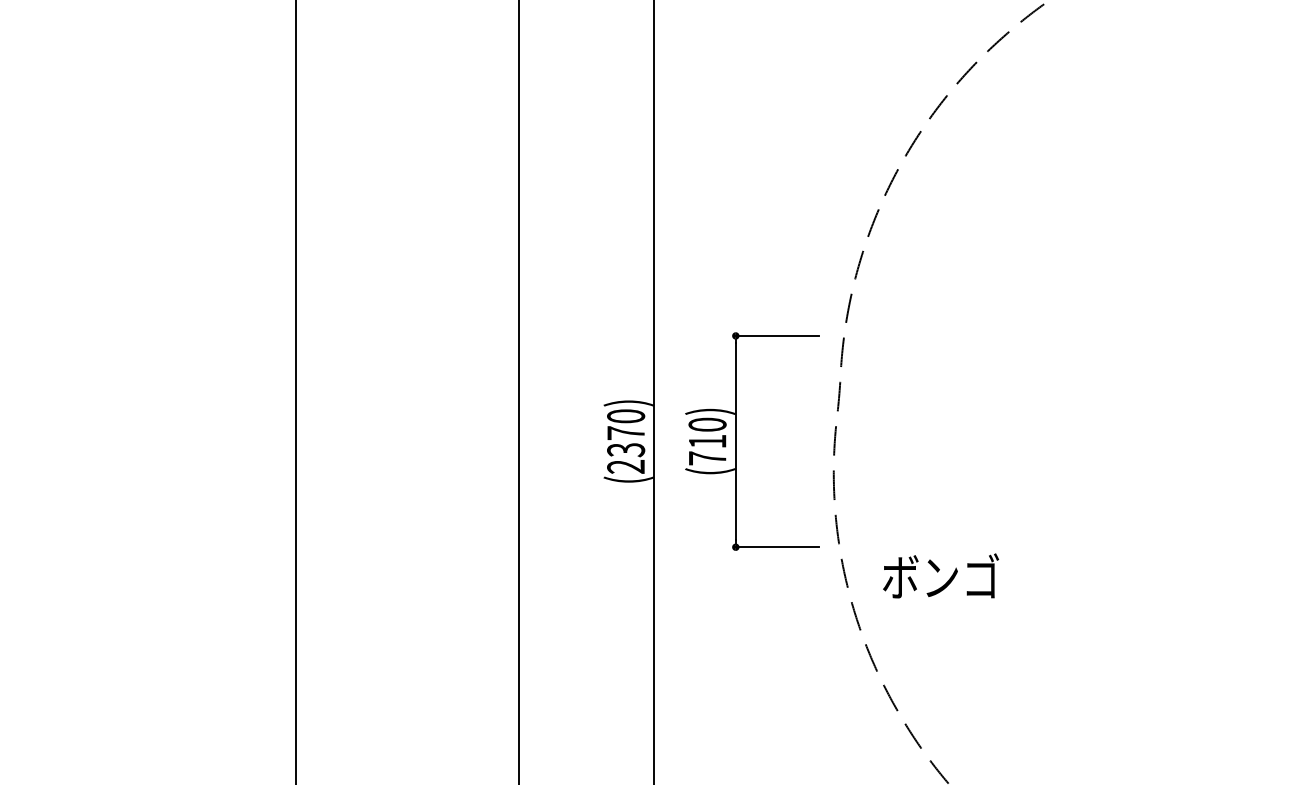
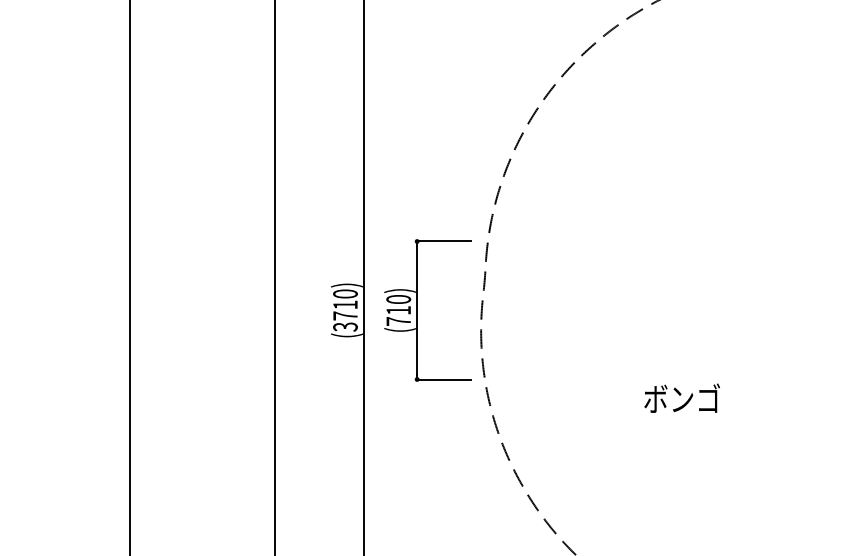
text: (626, 449) -> (345, 315), (2370) -> (3710)
text: (939, 574) -> (681, 397), moved

